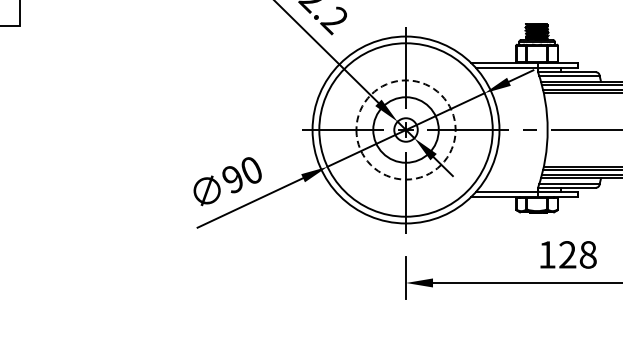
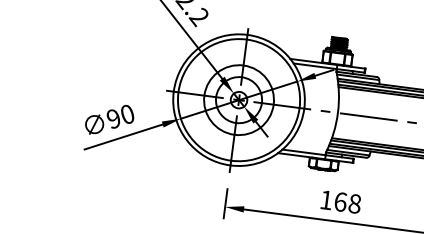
circle: (405, 129) -> (238, 99), dashed -> solid
text: (567, 254) -> (340, 201), 128 -> 168

